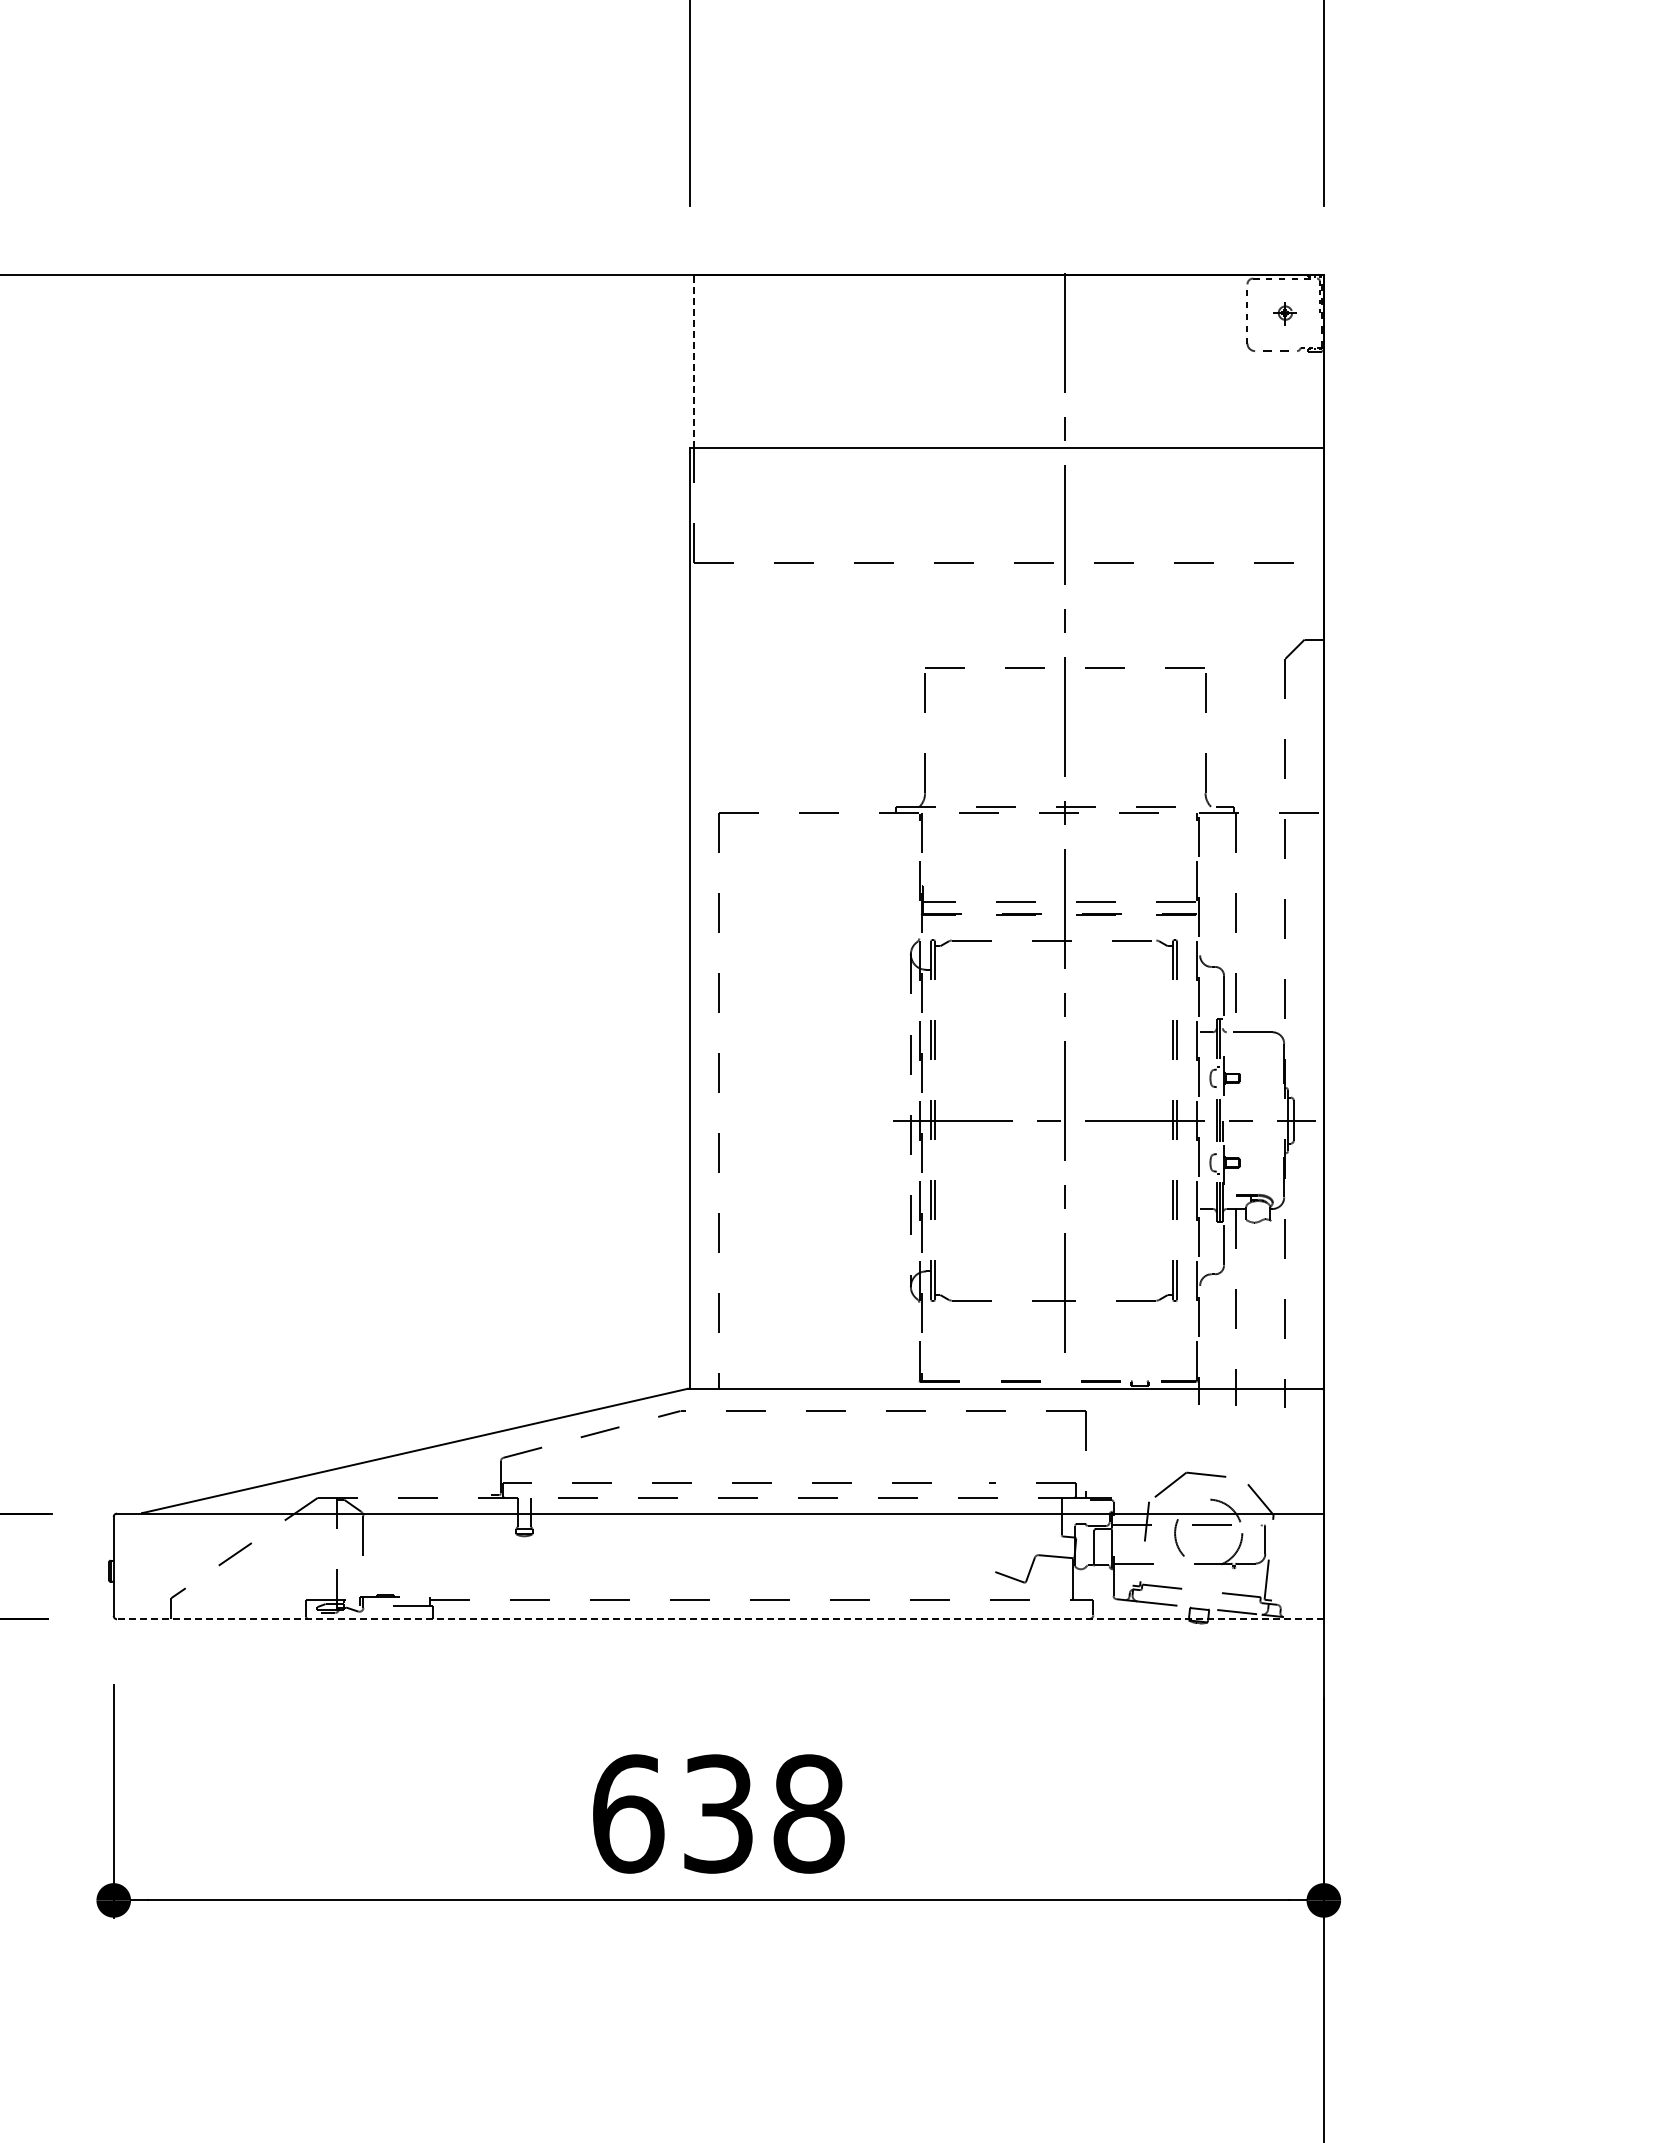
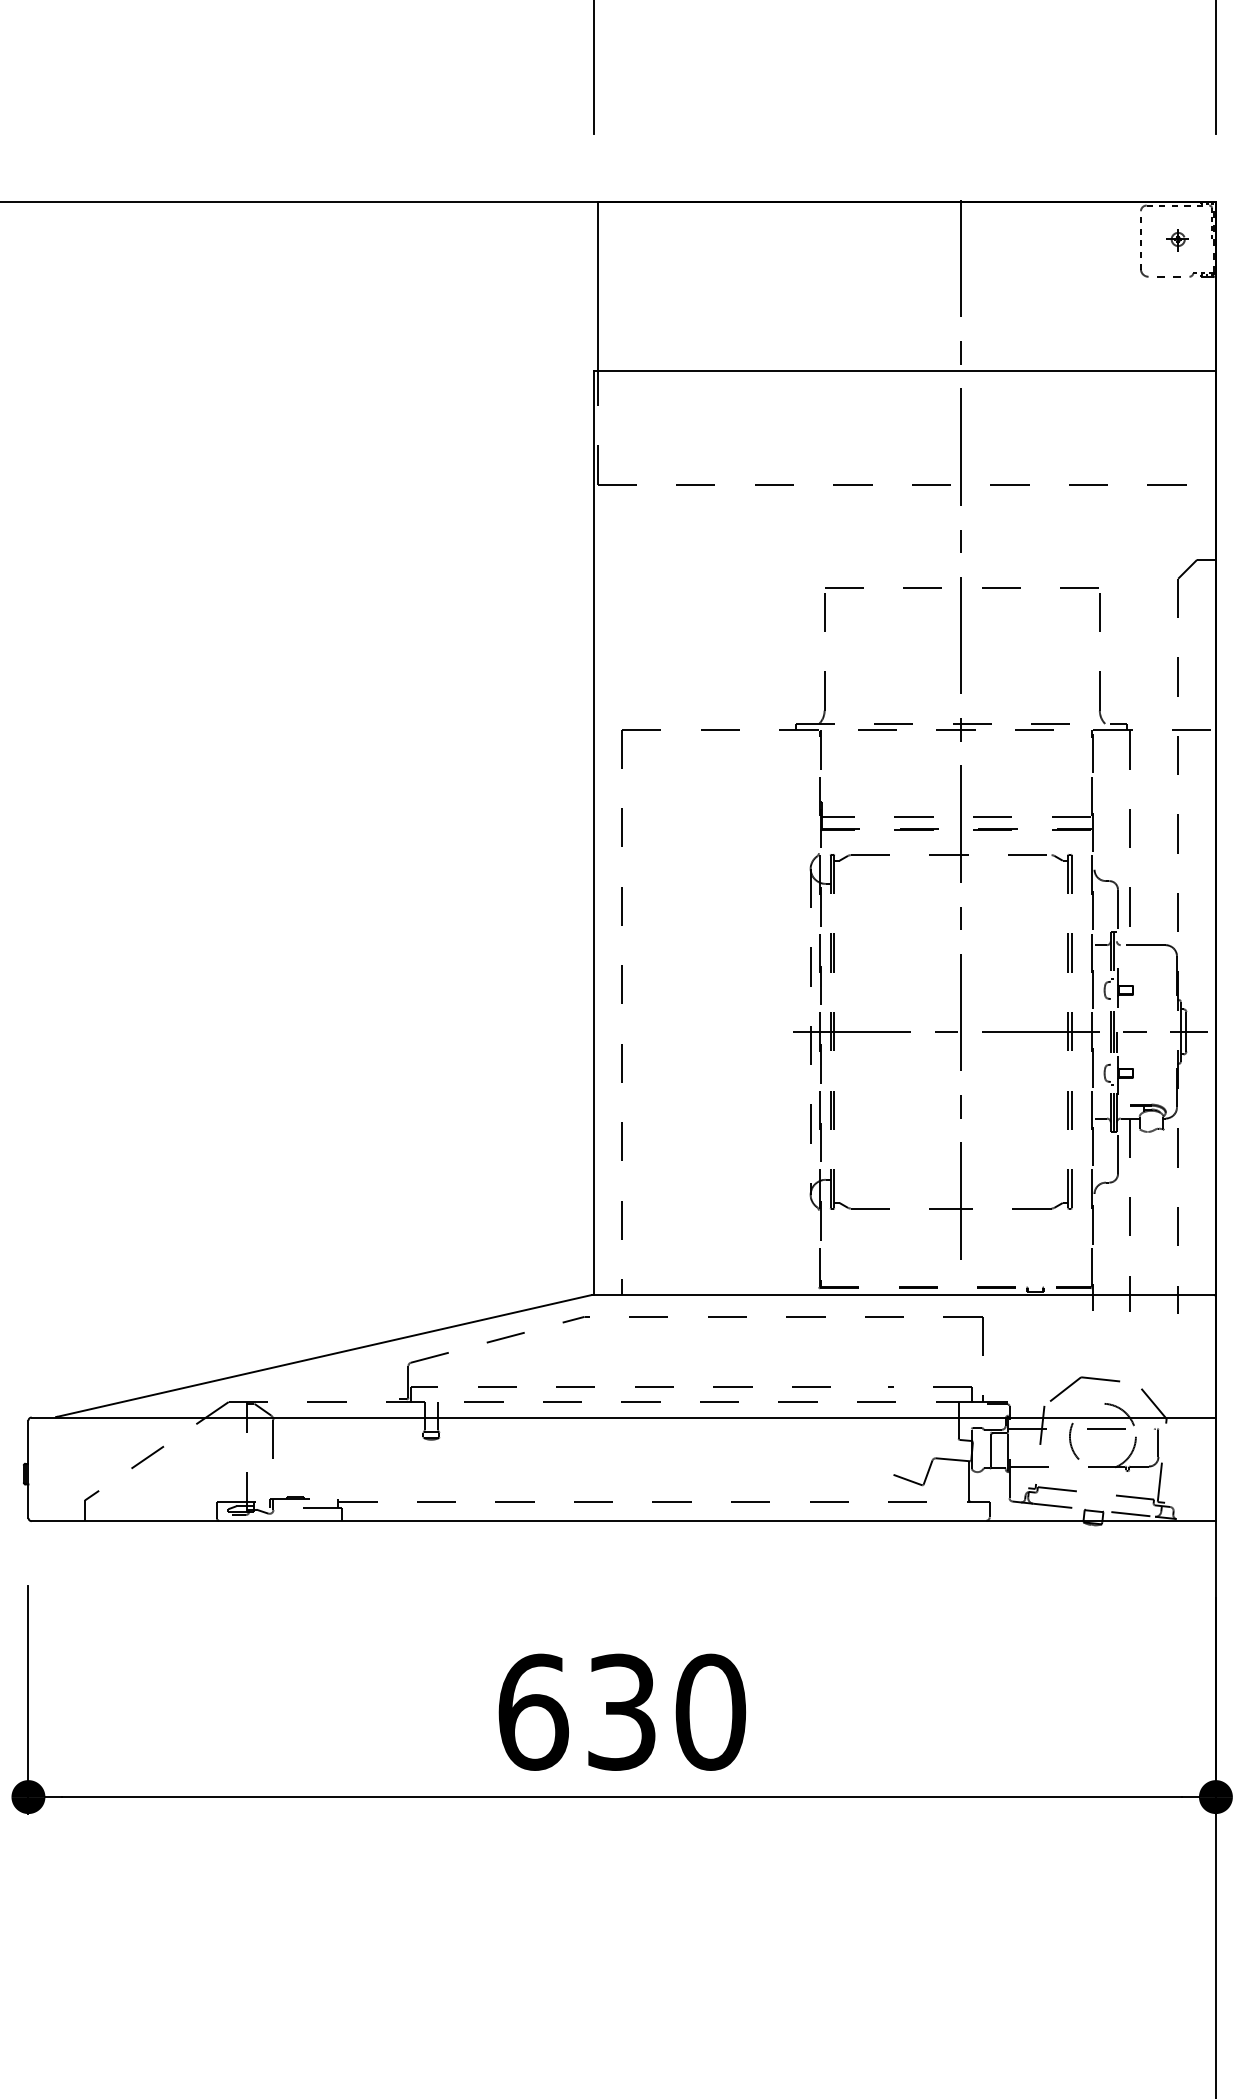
line: (693, 360) -> (597, 285), dashed -> solid
line: (719, 1619) -> (622, 1521), dashed -> solid
text: (808, 1813) -> (710, 1711), 638 -> 630

